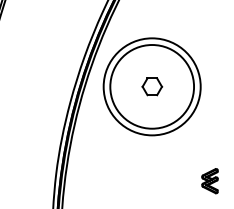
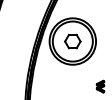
part: (151, 86) -> (72, 41), size x1.67

